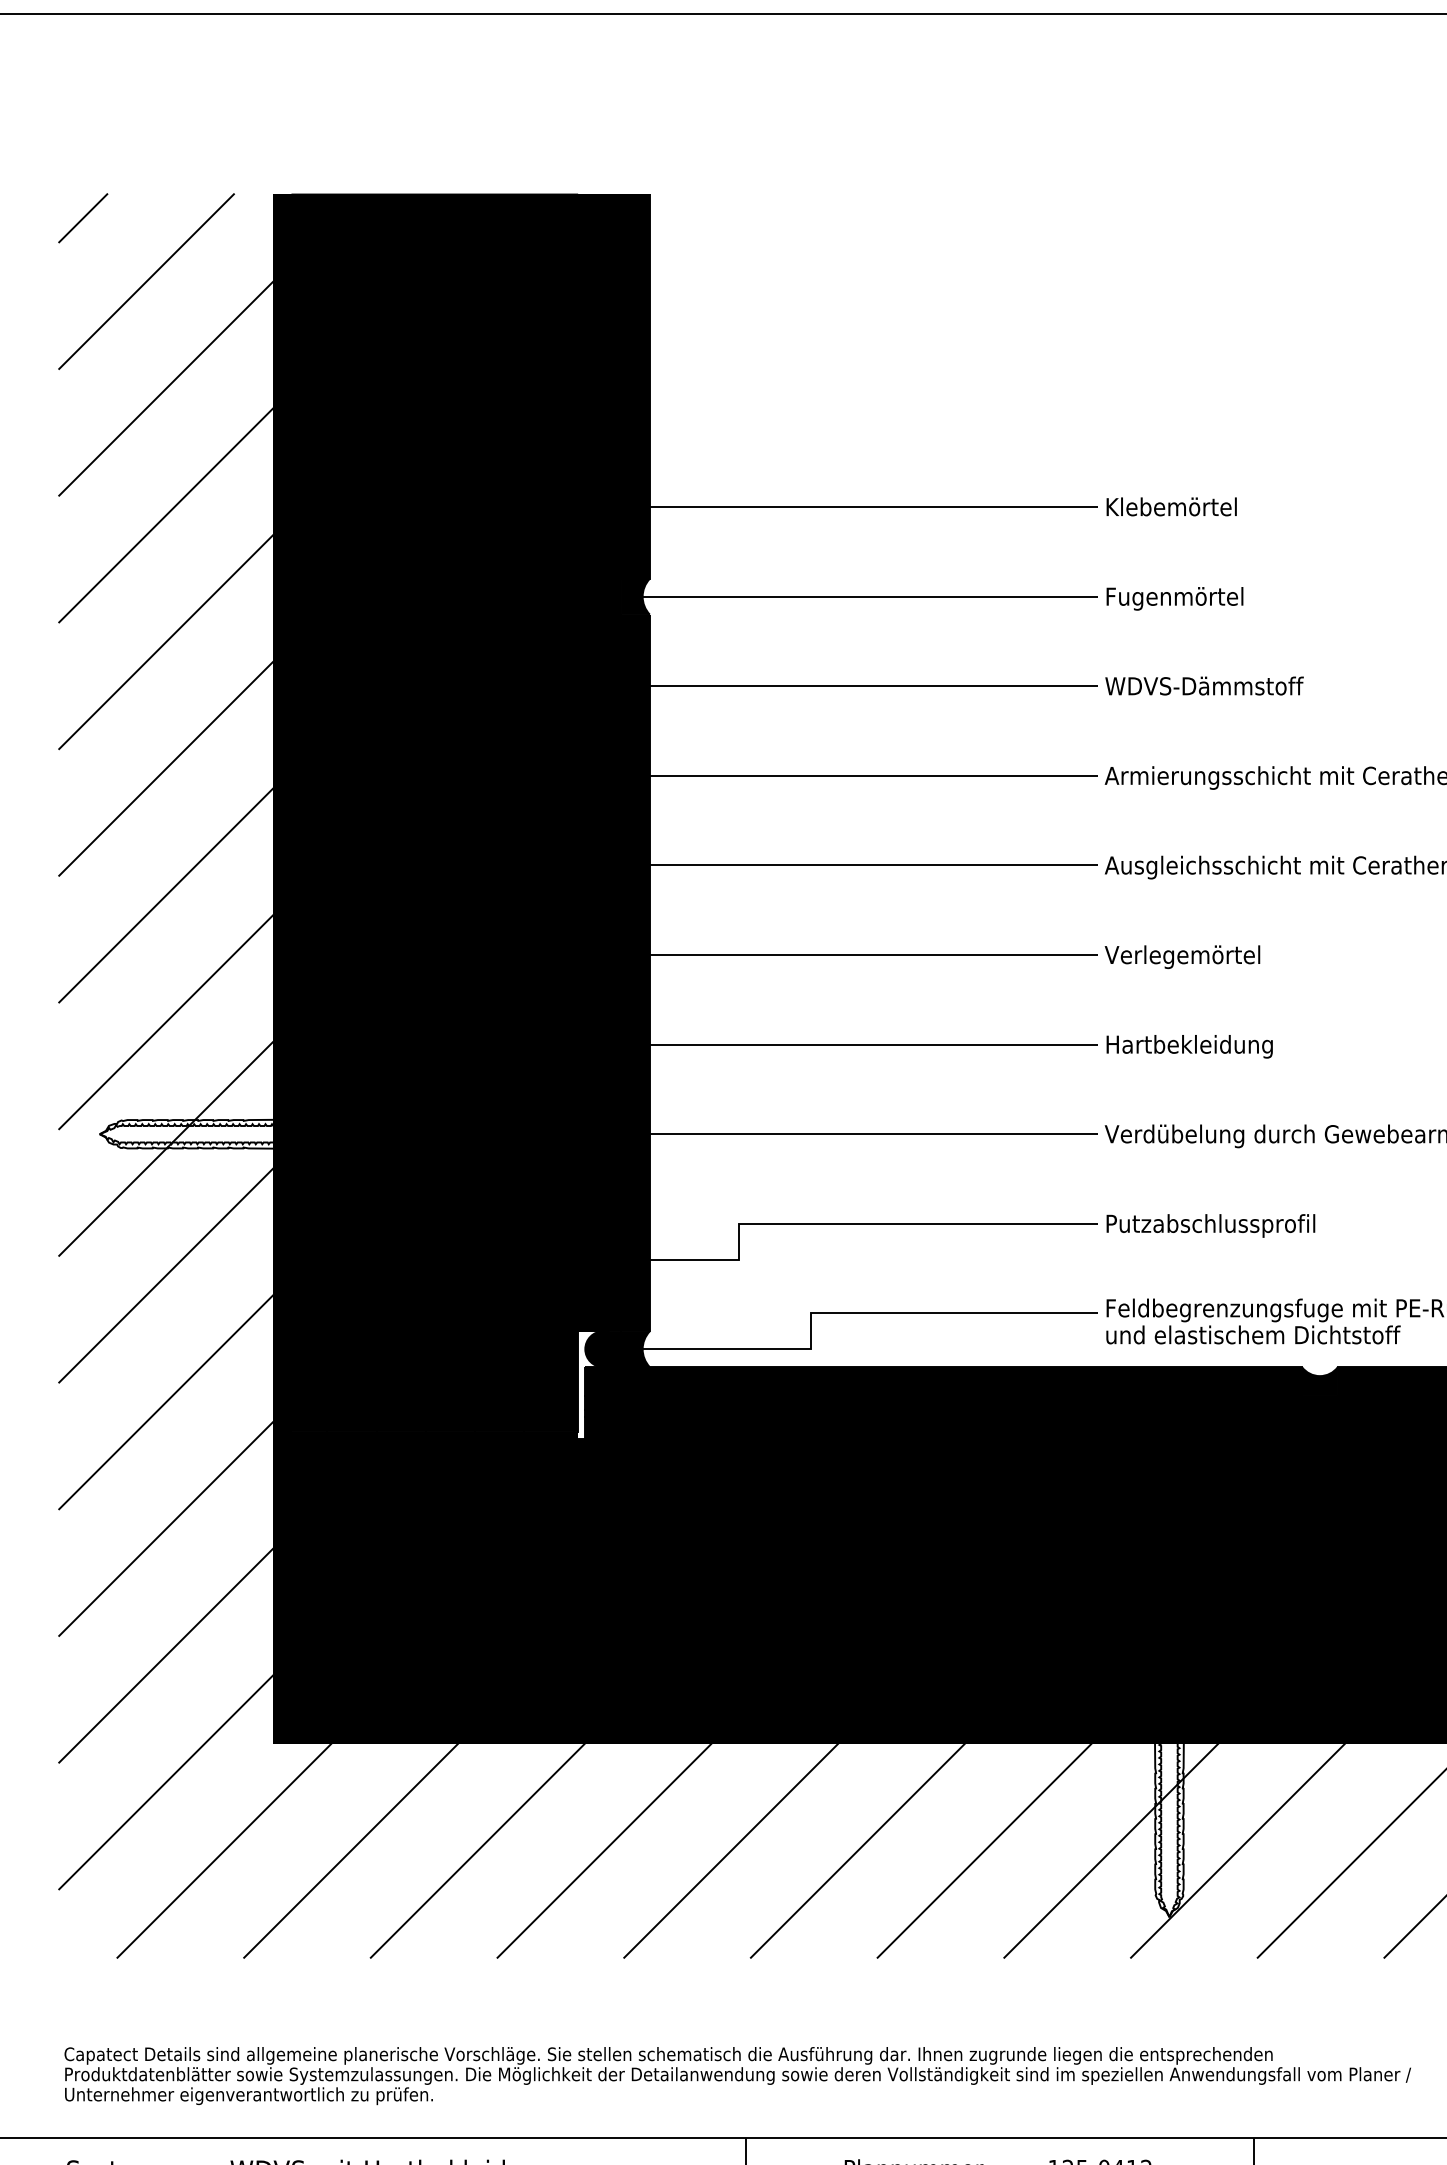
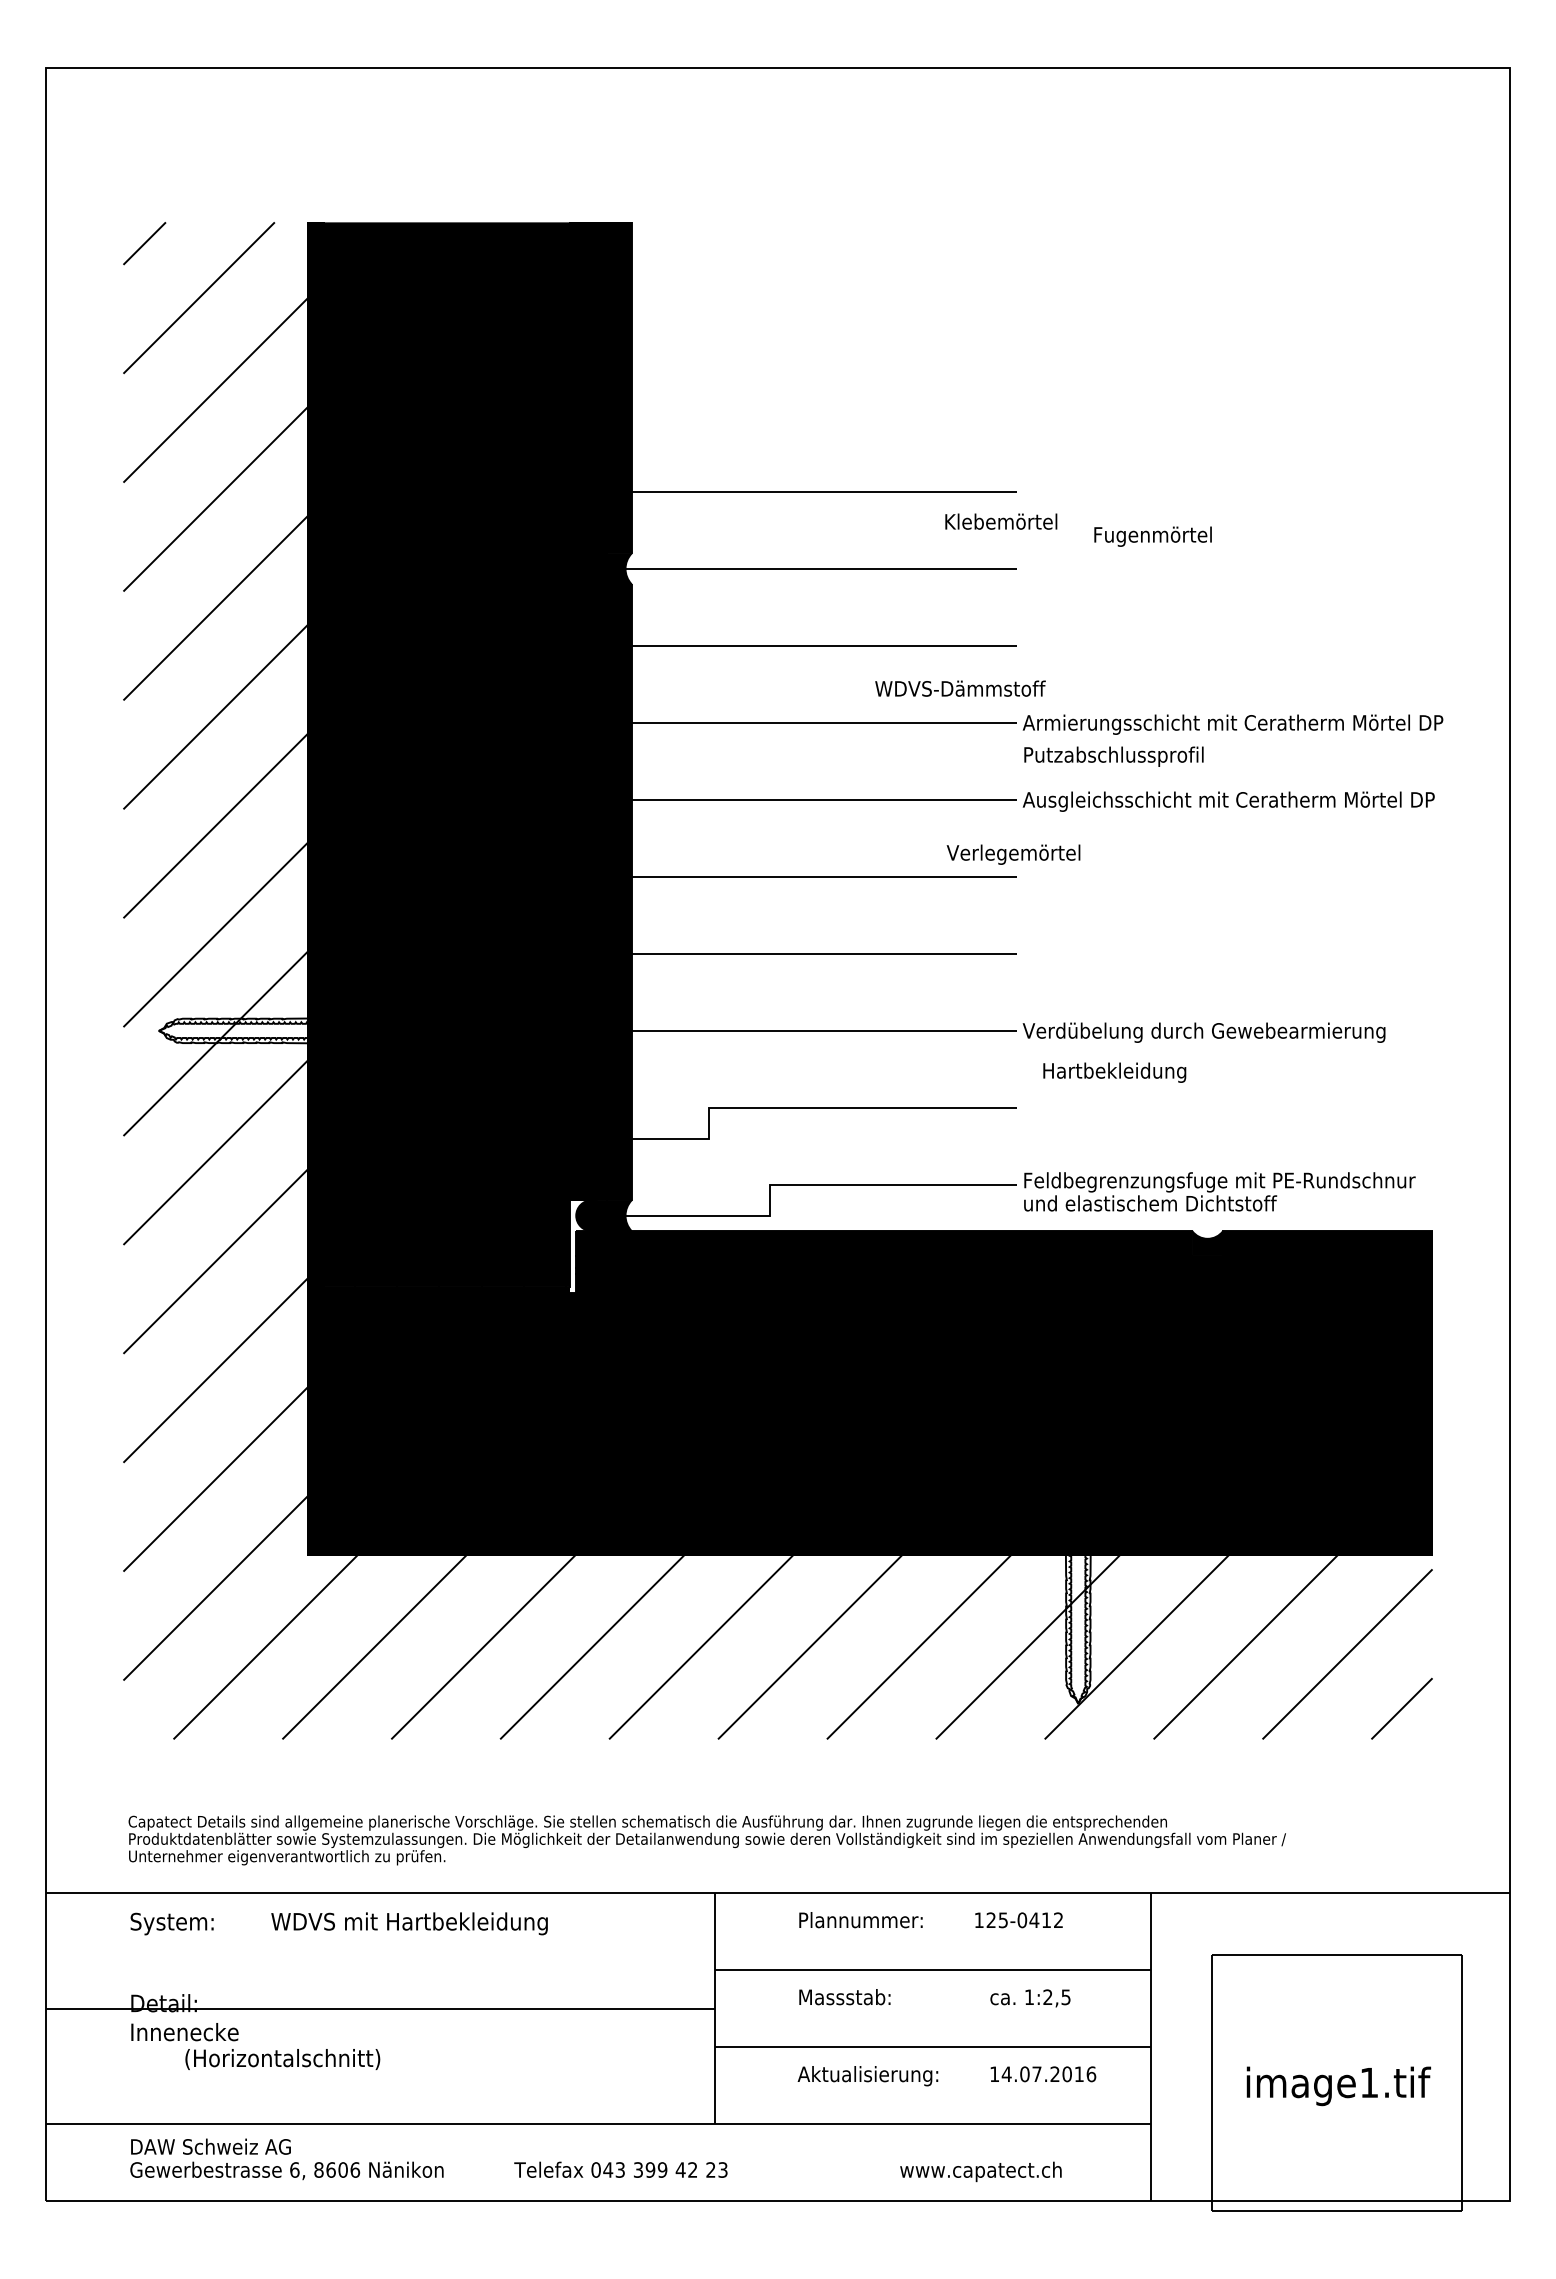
text: (1171, 506) -> (1001, 521), moved
text: (1174, 598) -> (1152, 536), moved
text: (1204, 685) -> (960, 688), moved
text: (1182, 956) -> (1013, 854), moved
text: (1189, 1046) -> (1114, 1072), moved
text: (1210, 1225) -> (1113, 756), moved

